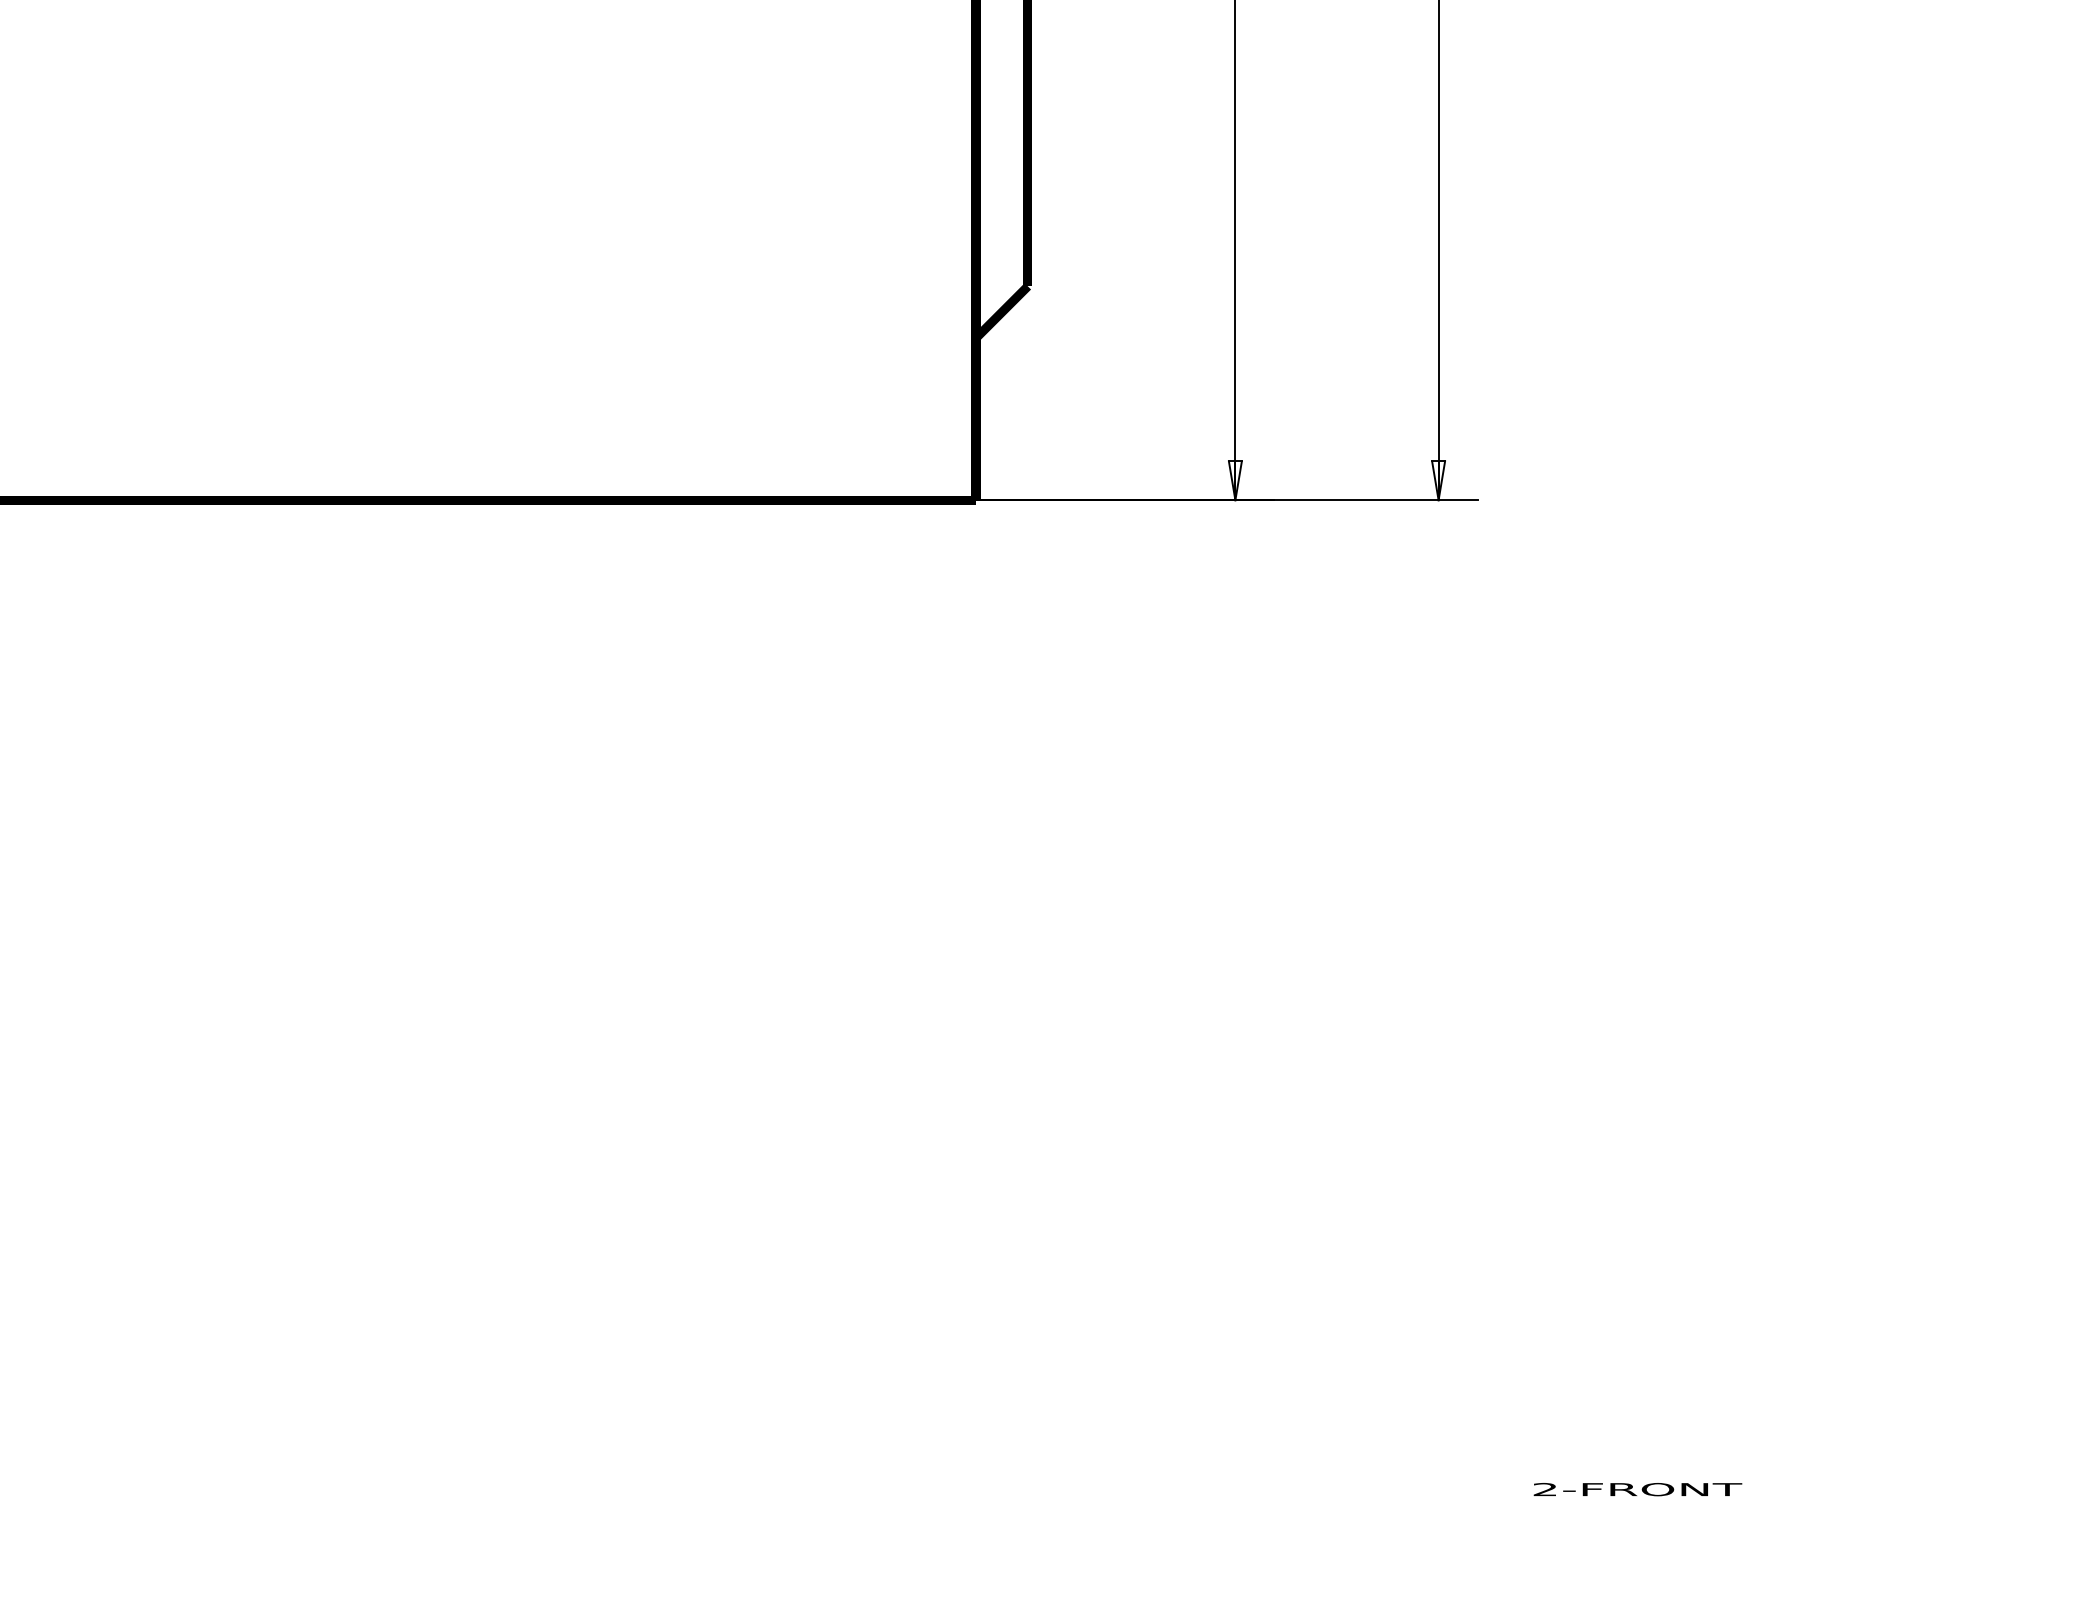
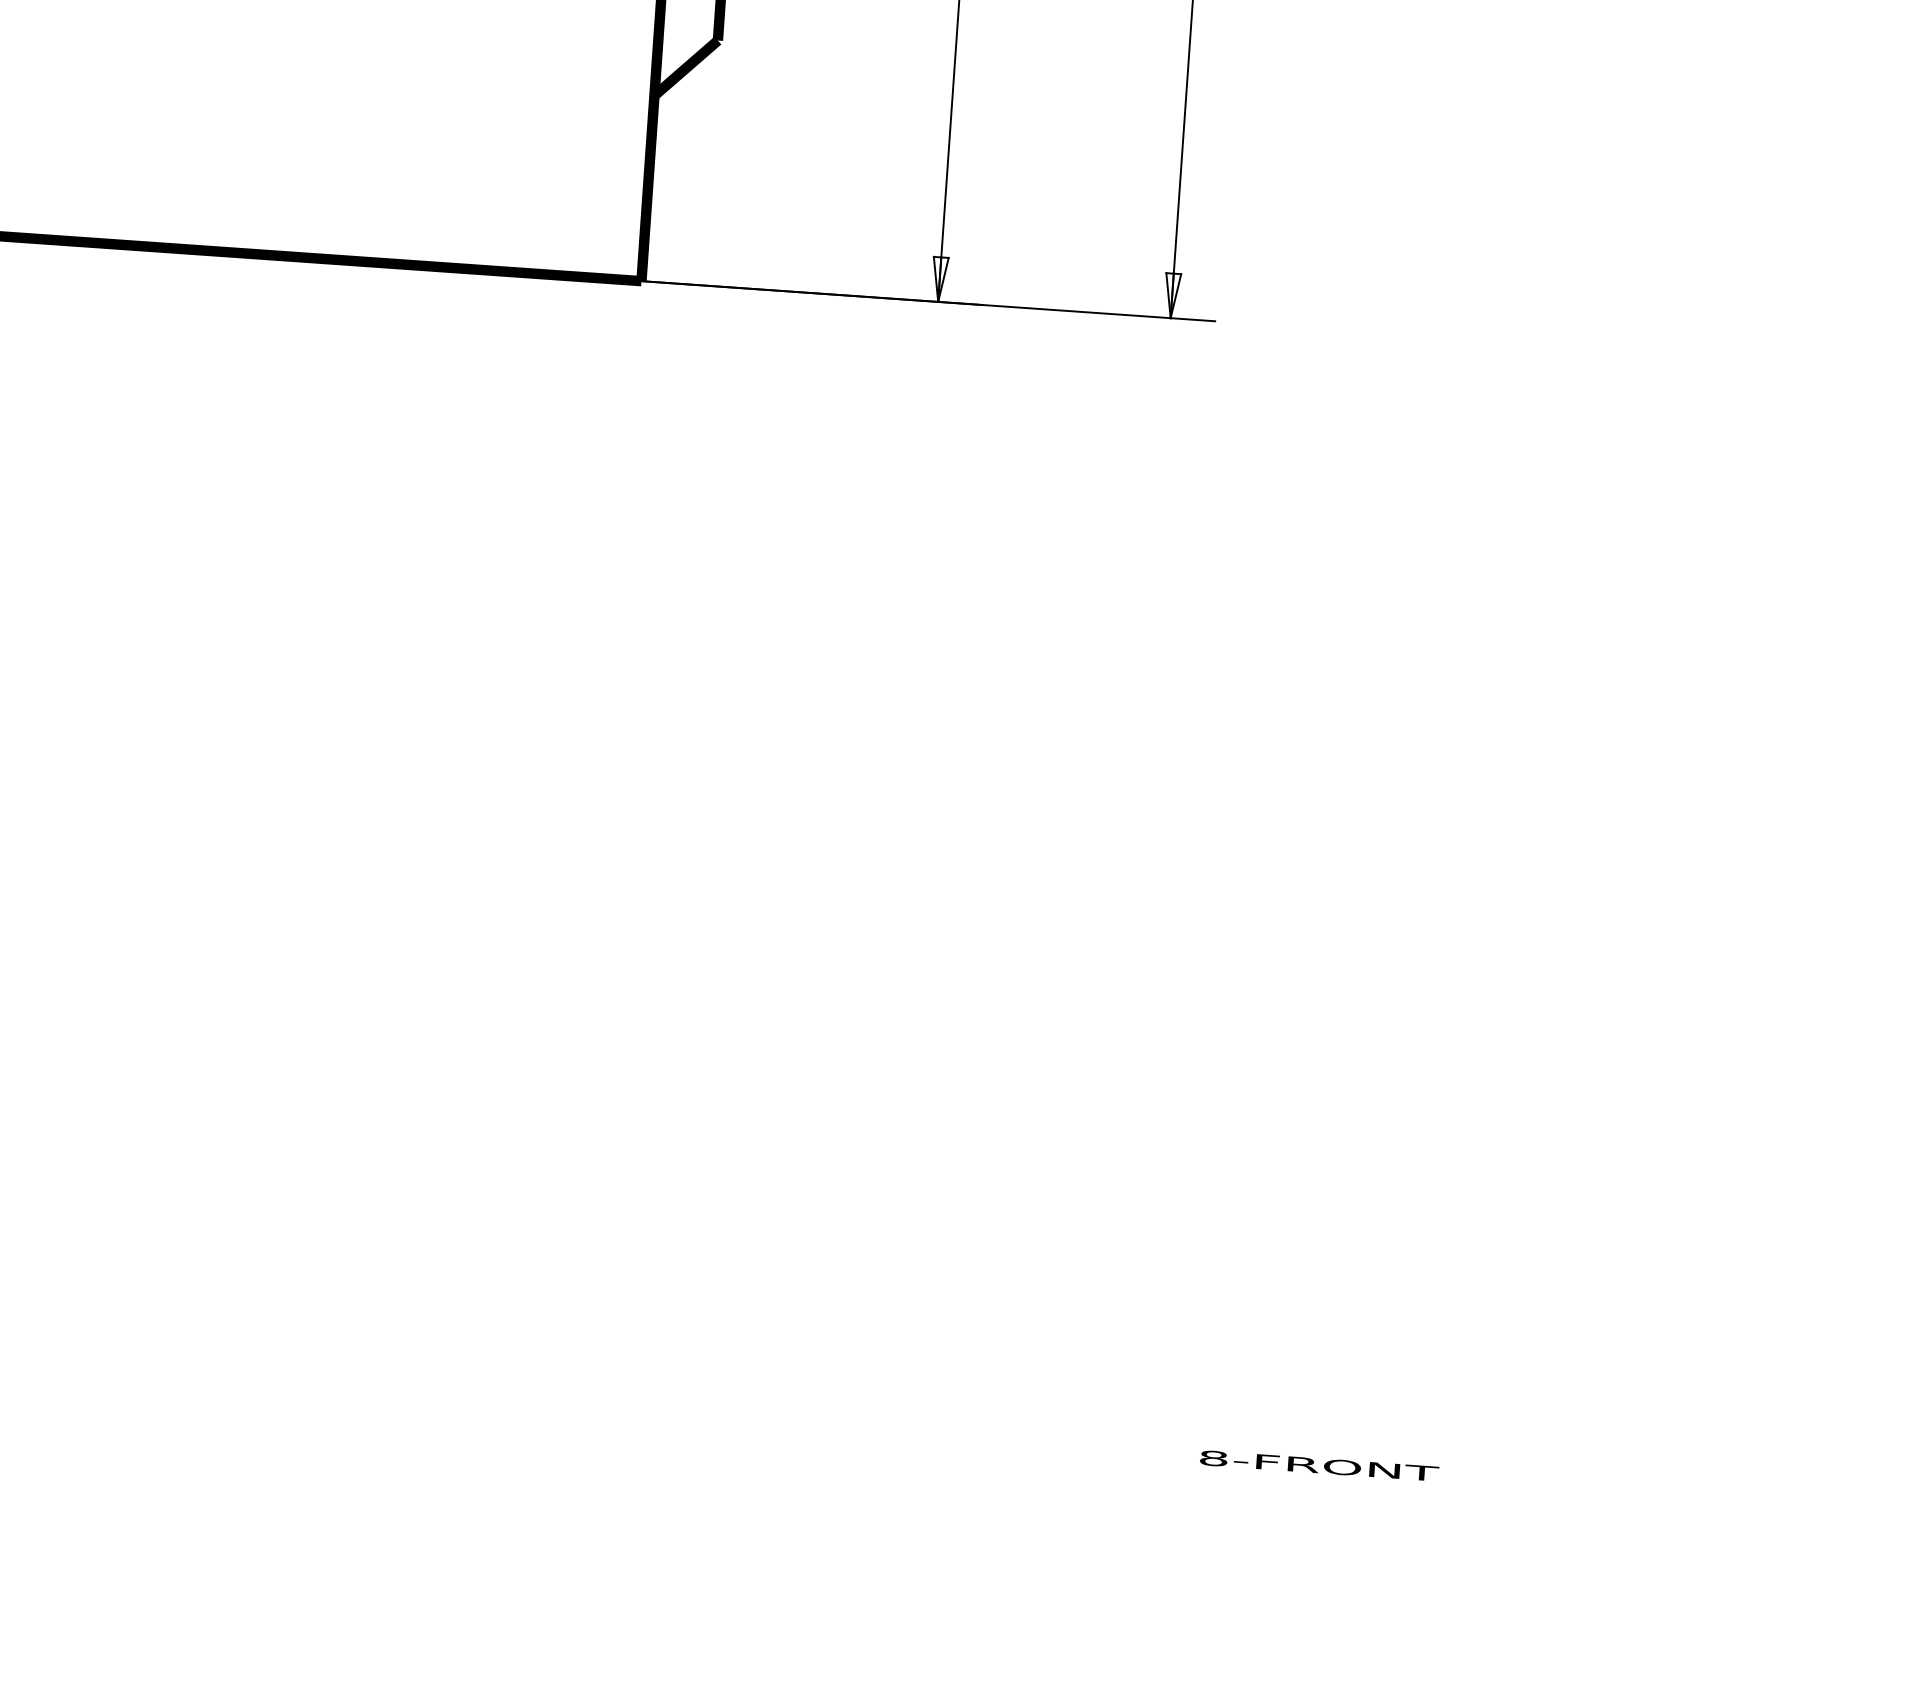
text: (1545, 1489) -> (1213, 1458), 2-FRONT -> 8-FRONT

